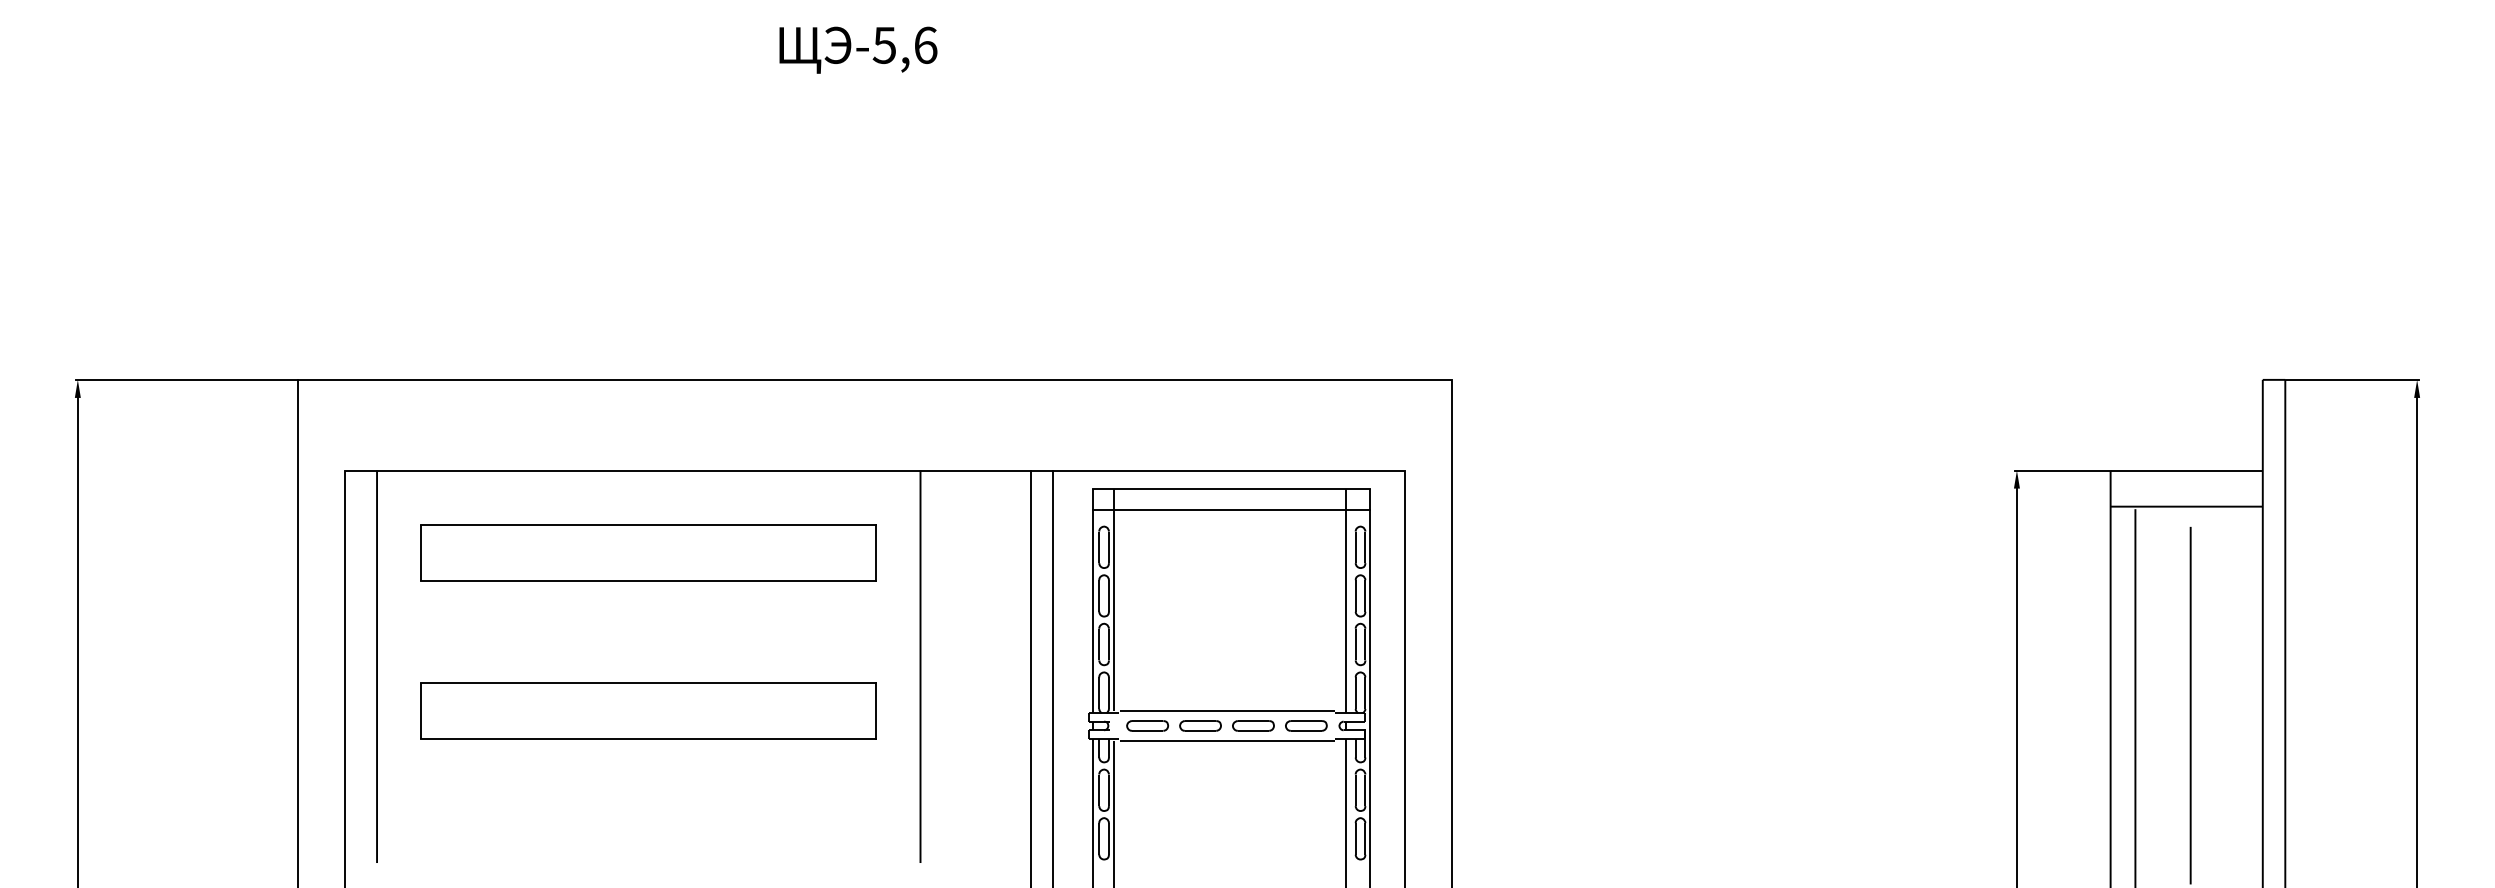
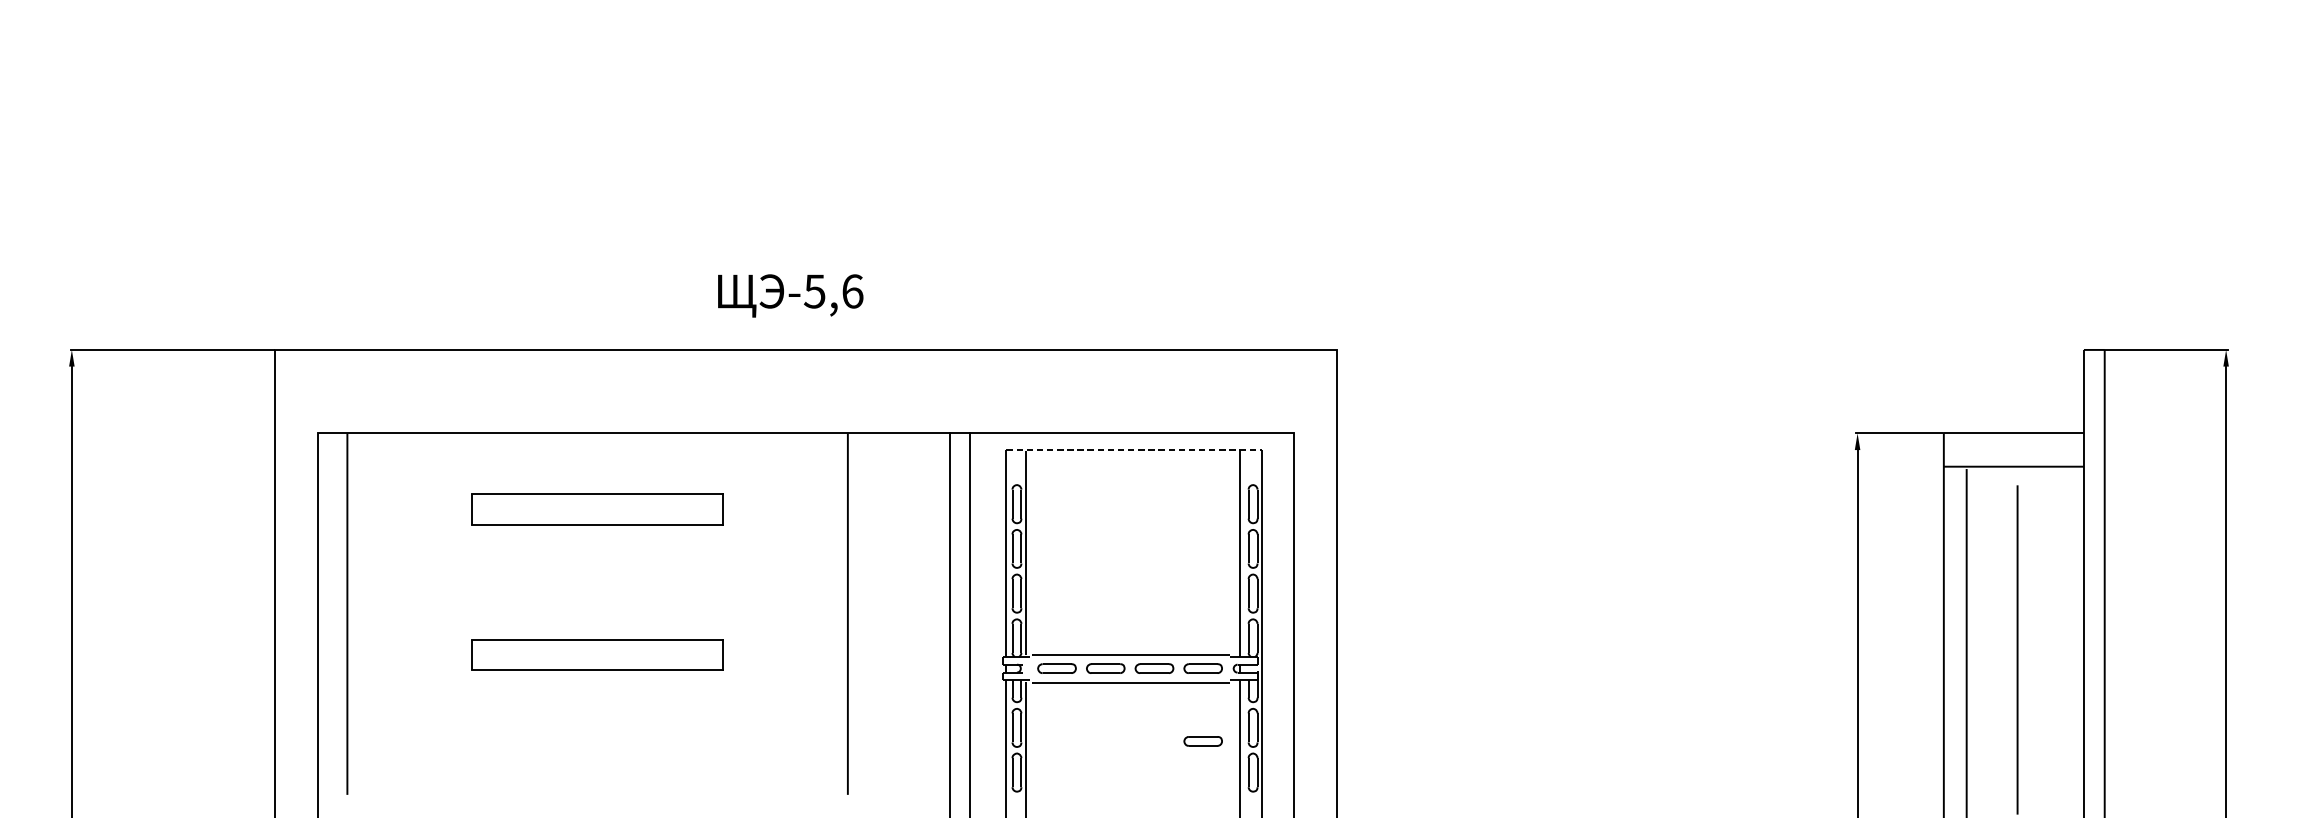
text: (858, 49) -> (790, 295), moved
line: (1231, 488) -> (1134, 449), solid -> dashed
line: (1231, 509) -> (1134, 469), removed
part: (648, 552) -> (597, 508), size x0.6
part: (648, 710) -> (597, 654), size x0.6
part: (1306, 804) -> (1203, 740), added

